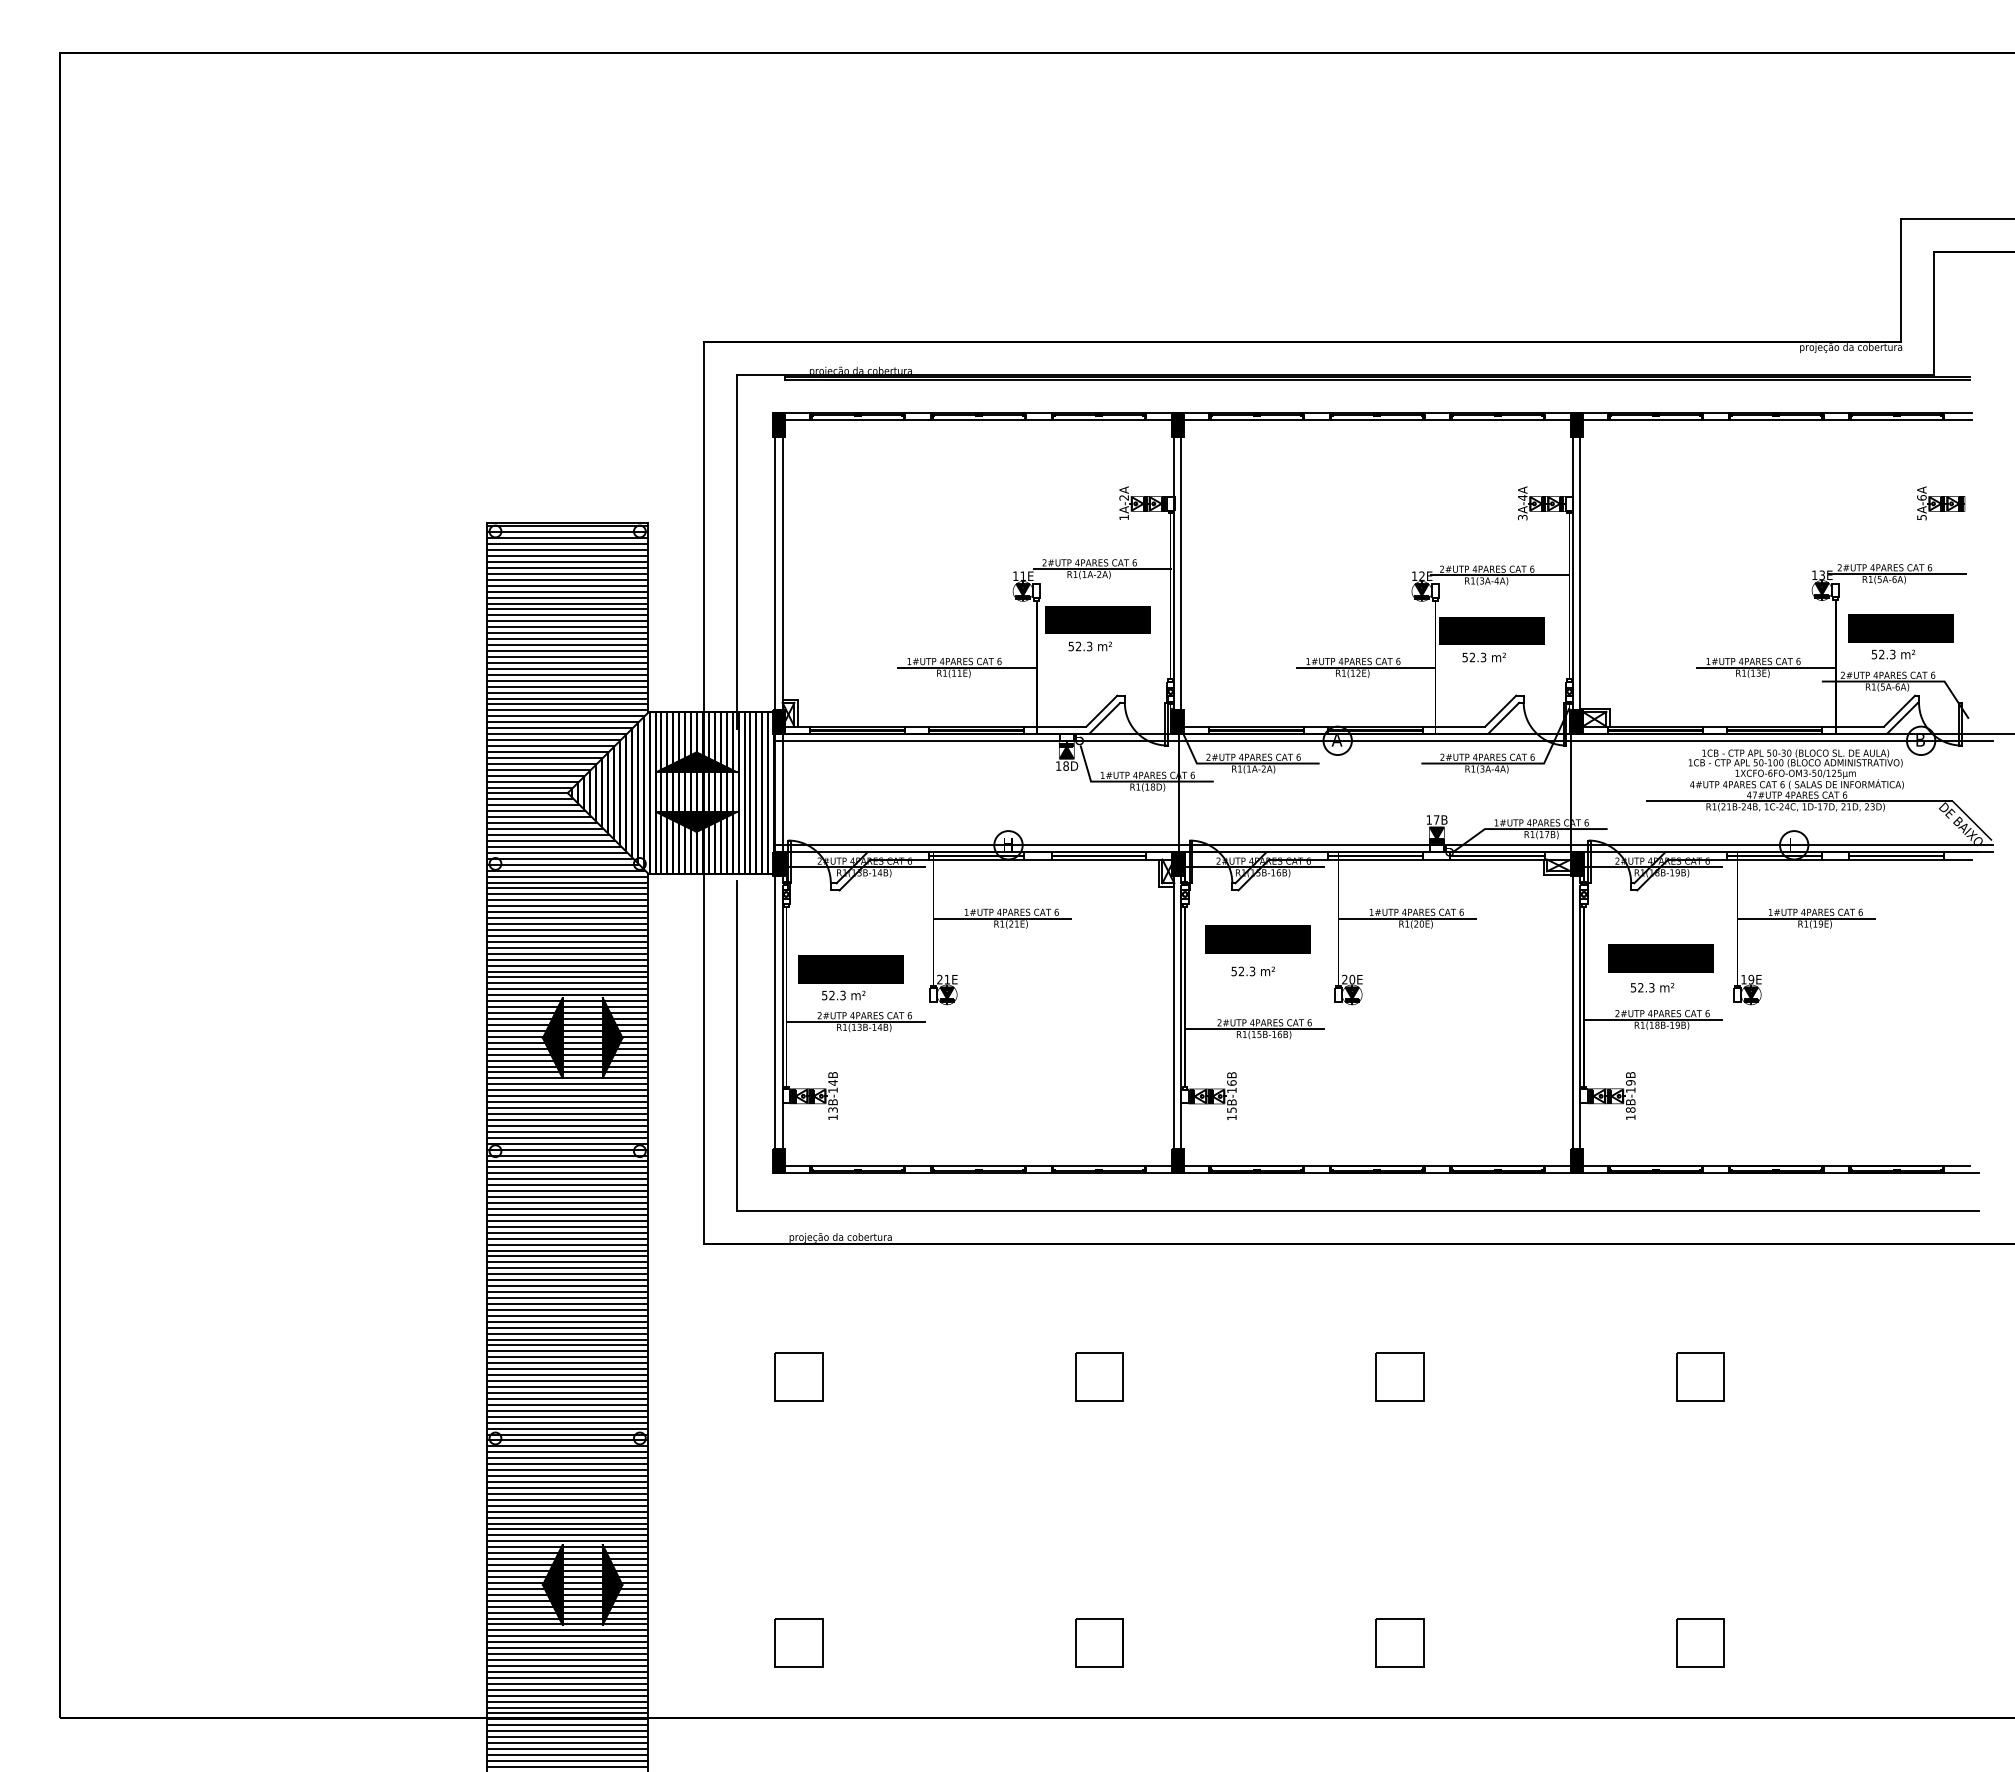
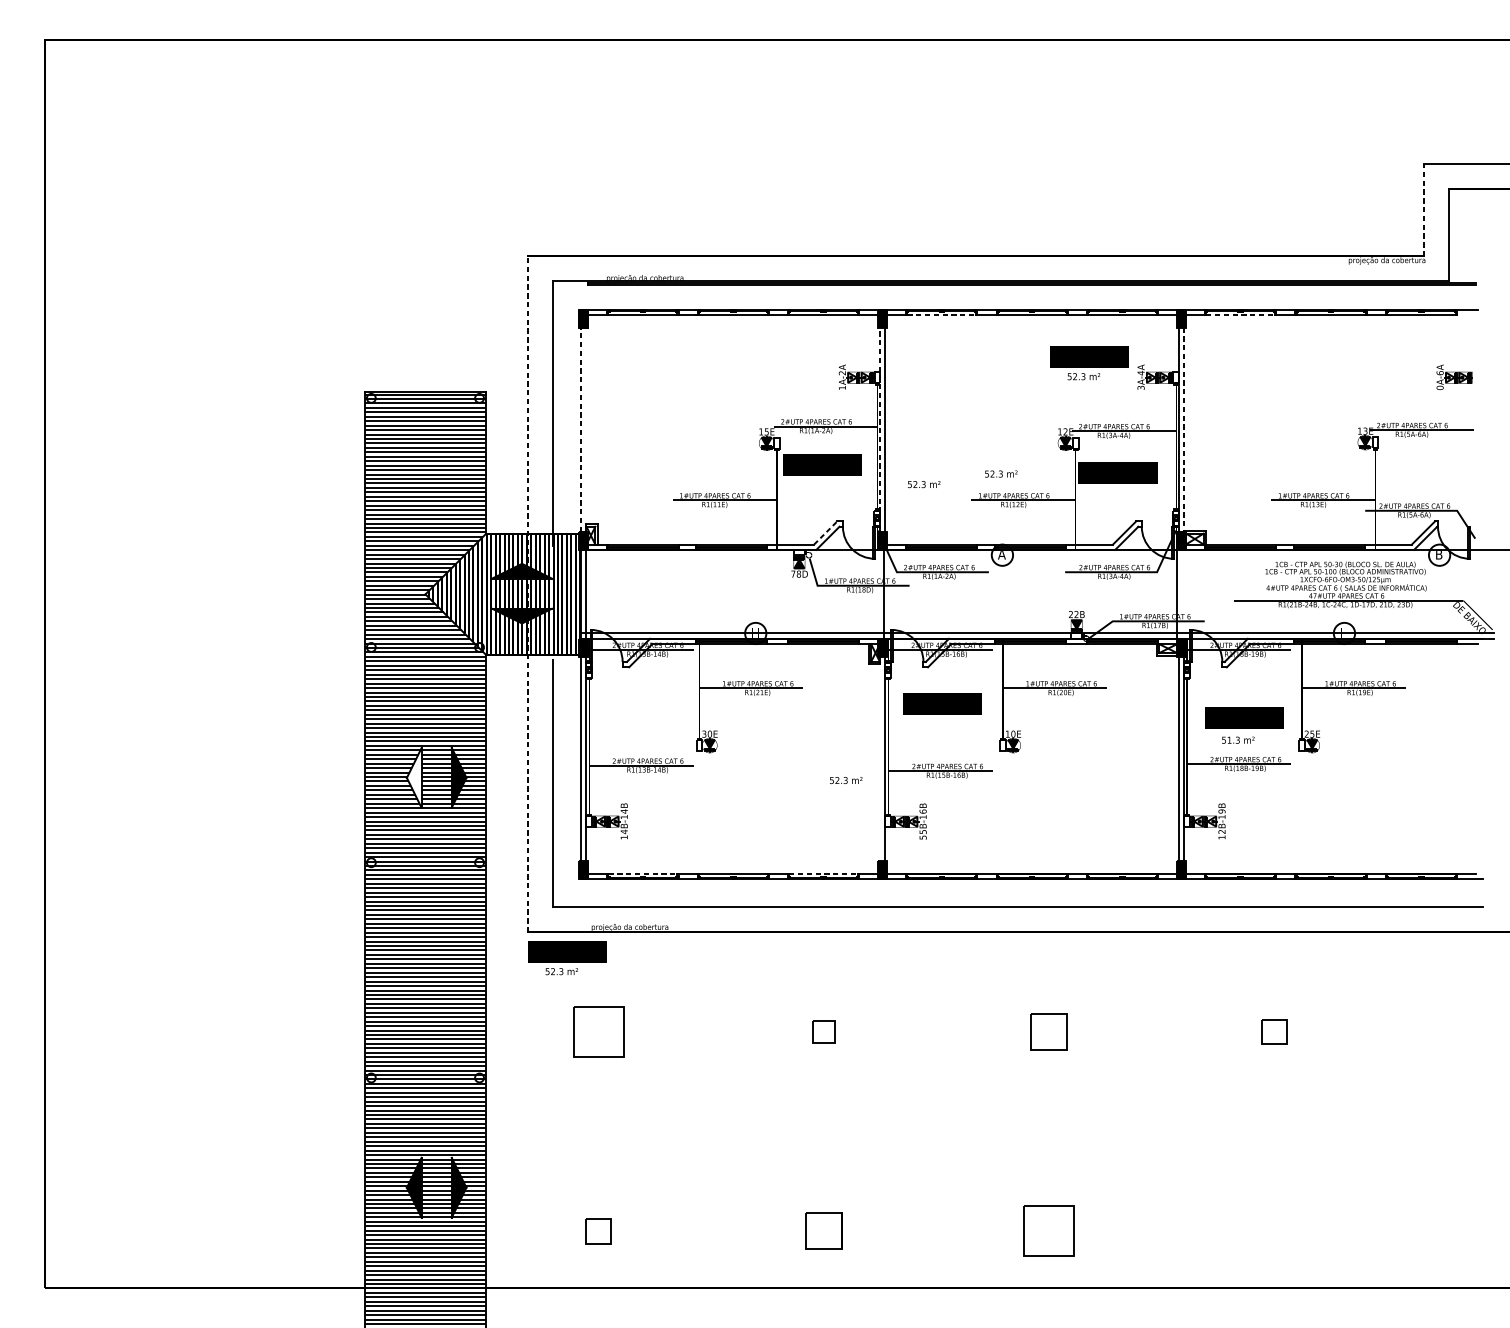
line: (1900, 280) -> (1424, 210), solid -> dashed
line: (1256, 420) -> (941, 315), solid -> dashed
line: (1655, 420) -> (1240, 315), solid -> dashed
line: (1958, 420) -> (1467, 315), removed
text: (1921, 517) -> (1439, 387), 5A-6A -> 0A-6A
line: (1174, 565) -> (880, 423), solid -> dashed
line: (782, 567) -> (586, 425), removed
line: (775, 573) -> (581, 429), solid -> dashed
line: (1580, 573) -> (1184, 429), solid -> dashed
text: (1022, 575) -> (766, 431), 11E -> 15E
text: (1900, 636) -> (1089, 363), moved
text: (1089, 646) -> (923, 484), moved
text: (1483, 657) -> (1000, 474), moved
line: (1101, 711) -> (825, 533), solid -> dashed
line: (1384, 740) -> (1037, 554), removed
text: (1058, 765) -> (793, 573), 18D -> 78D
line: (704, 792) -> (527, 593), solid -> dashed
text: (1432, 819) -> (1073, 614), 17B -> 22B
text: (1252, 971) -> (845, 780), moved
text: (850, 977) -> (566, 958), moved
text: (943, 979) -> (707, 734), 21E -> 30E
text: (1344, 979) -> (1007, 734), 20E -> 10E
text: (1747, 979) -> (1309, 734), 19E -> 25E
text: (1640, 987) -> (1229, 740), 52.3 -> 51.3
line: (1174, 1017) -> (880, 762), removed
fill: (552, 1037) -> (414, 777), removed
text: (1630, 1109) -> (1221, 831), 18B-19B -> 12B-19B
text: (832, 1110) -> (623, 832), 13B-14B -> 14B-14B
text: (1231, 1117) -> (922, 837), 15B-16B -> 55B-16B
line: (857, 1165) -> (642, 873), solid -> dashed
line: (1098, 1165) -> (823, 873), solid -> dashed
part: (798, 1376) -> (598, 1031), size x1.4
part: (1099, 1376) -> (823, 1031), size x0.6
part: (1700, 1376) -> (1274, 1031), size x0.7
part: (798, 1642) -> (598, 1230), size x0.7
part: (1399, 1642) -> (1048, 1230), size x1.4
part: (1700, 1642) -> (1274, 1230), removed

